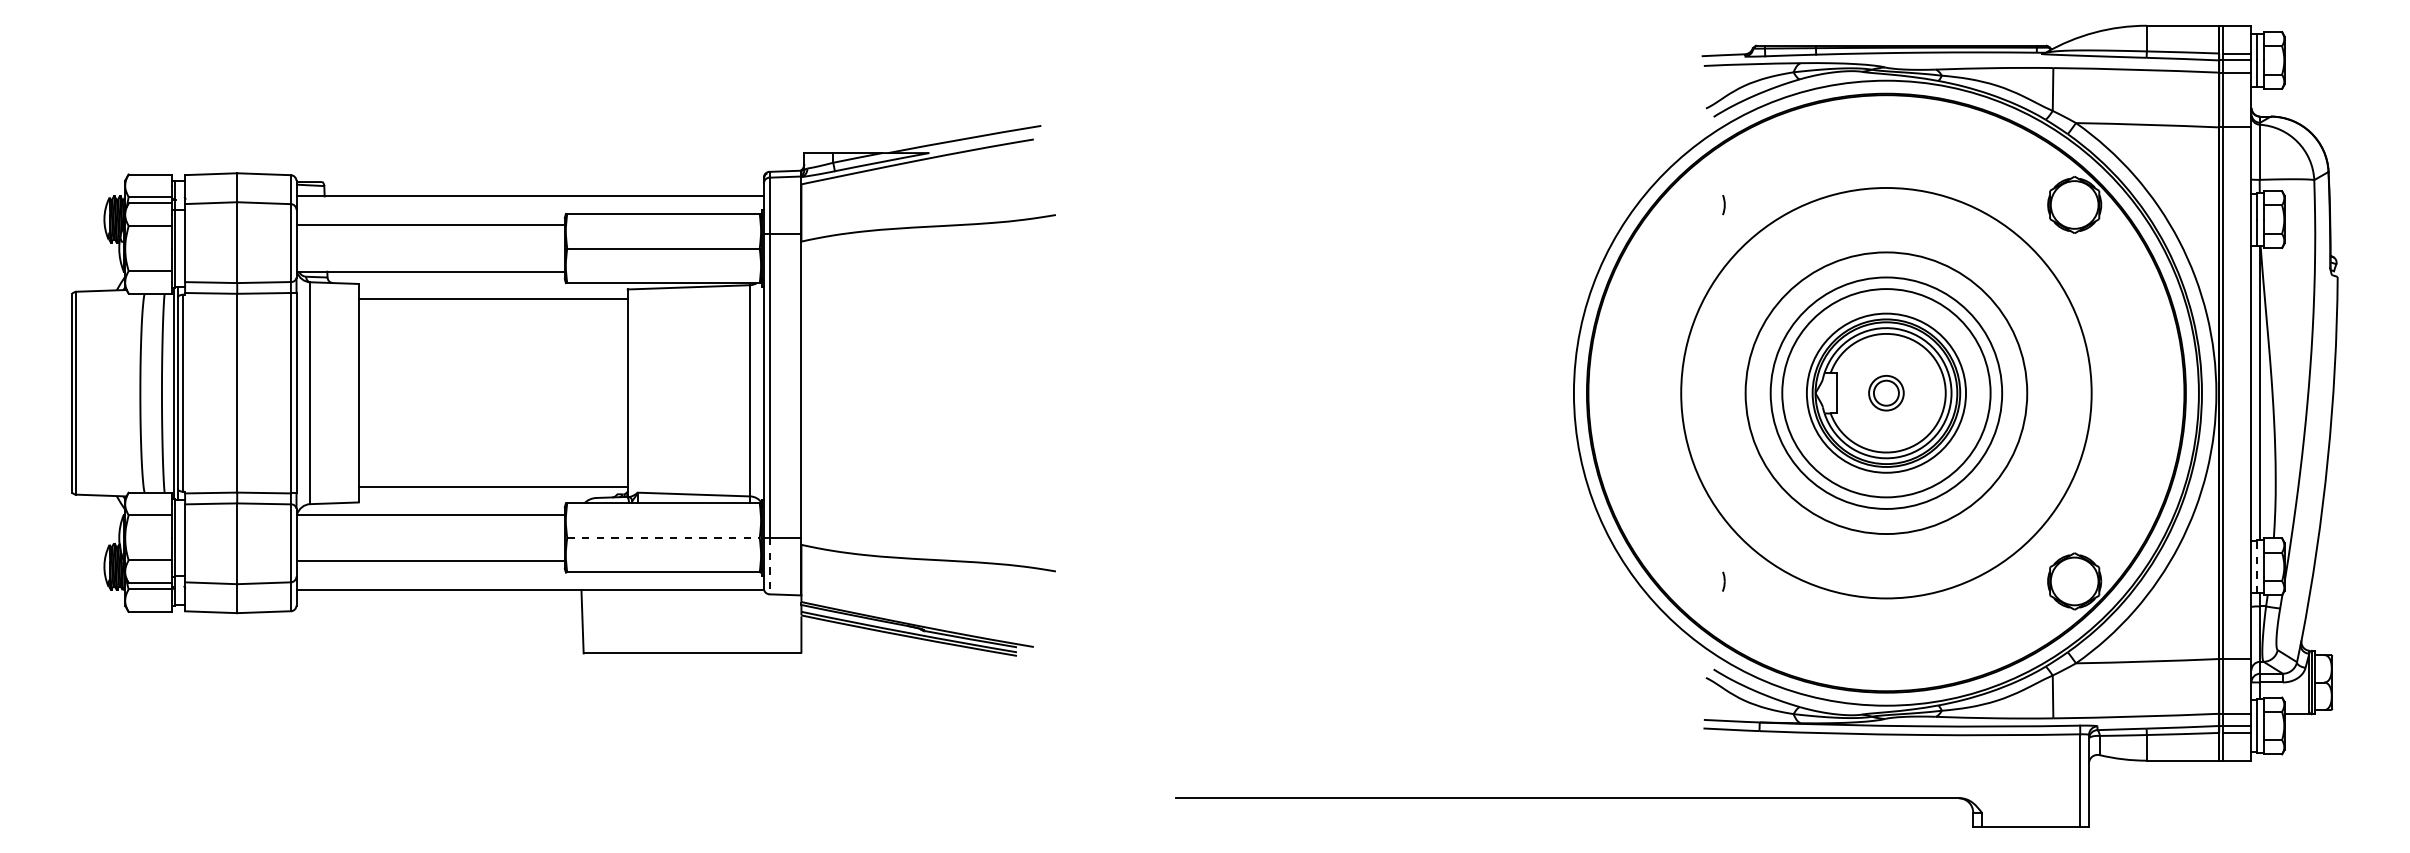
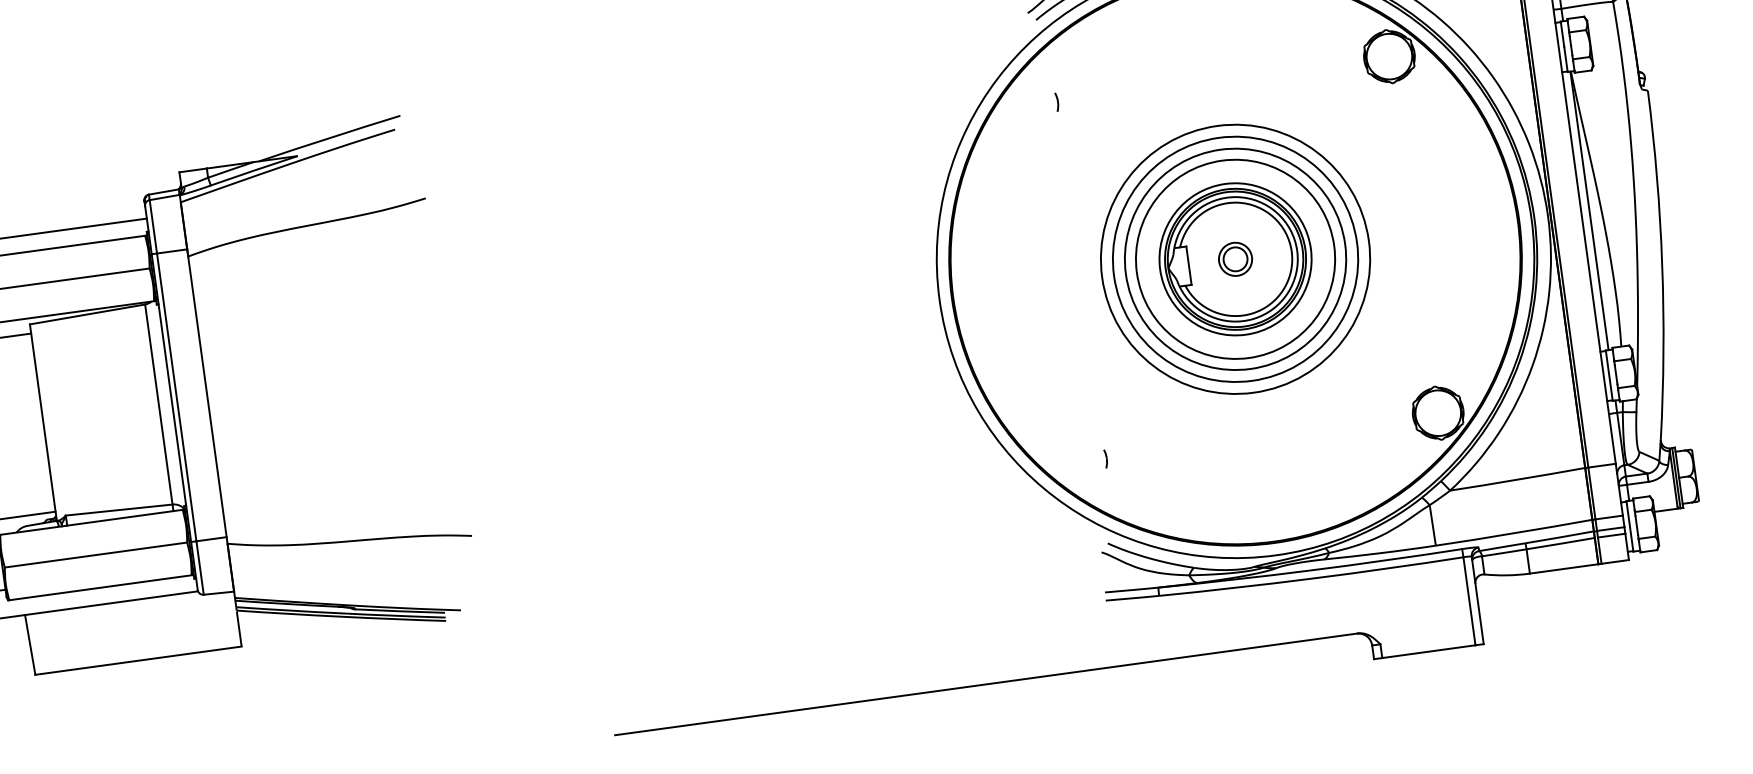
circle: (1886, 392) -> (1235, 258), size x0.62
line: (663, 537) -> (95, 554), dashed -> solid
line: (769, 566) -> (200, 568), dashed -> solid
line: (2257, 566) -> (1609, 375), dashed -> solid

